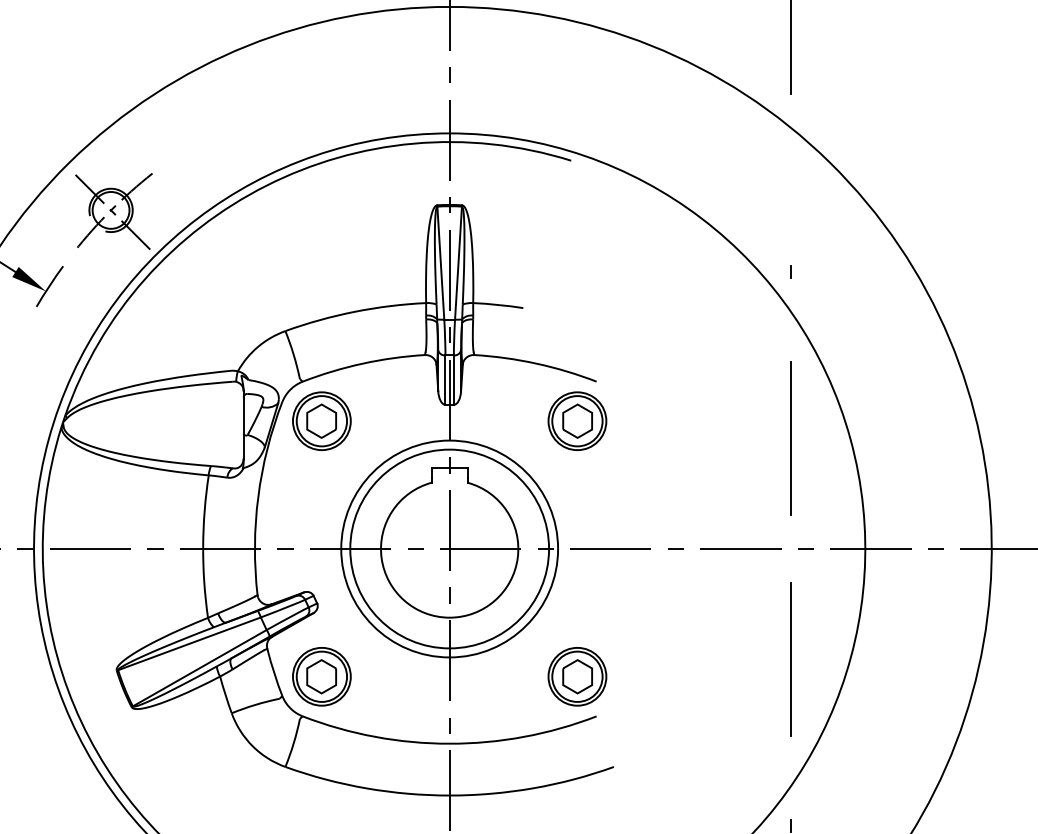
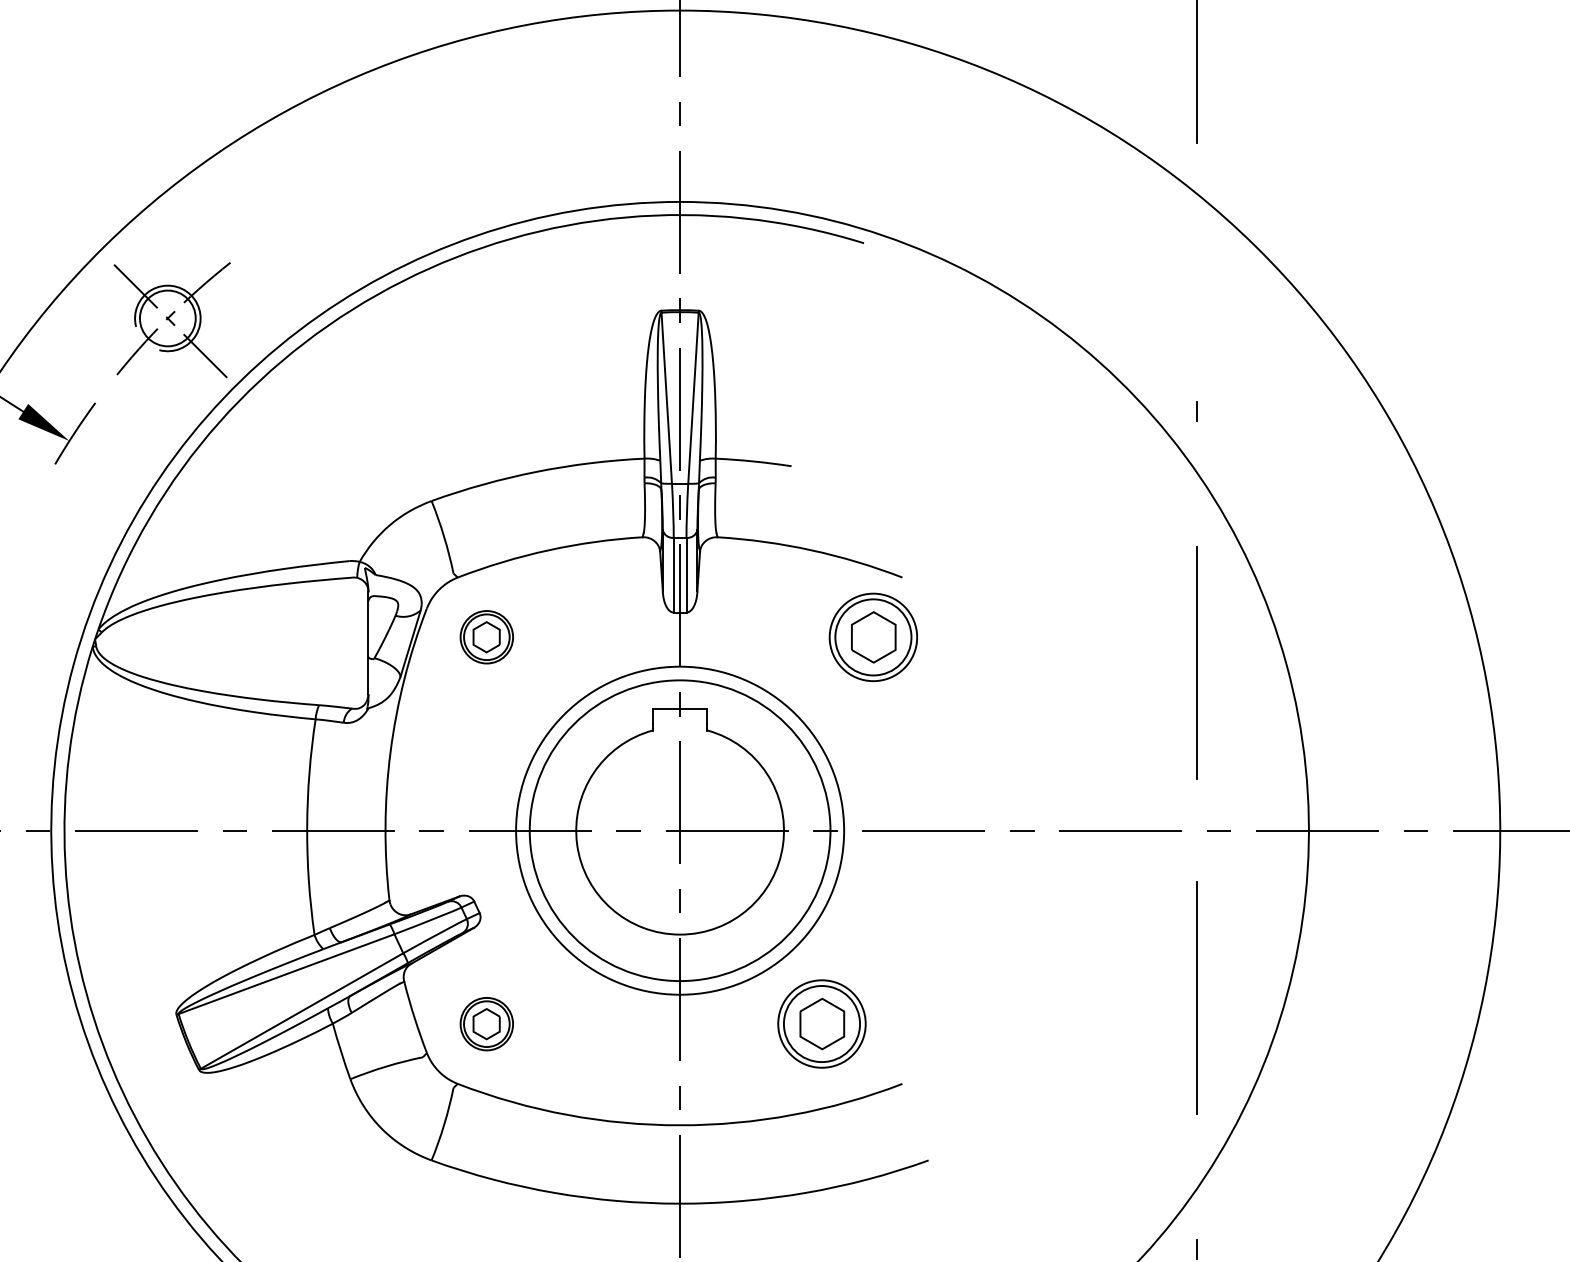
part: (321, 420) -> (486, 636), size x0.6
part: (321, 676) -> (486, 1023), size x0.6
part: (577, 676) -> (822, 1023), moved

